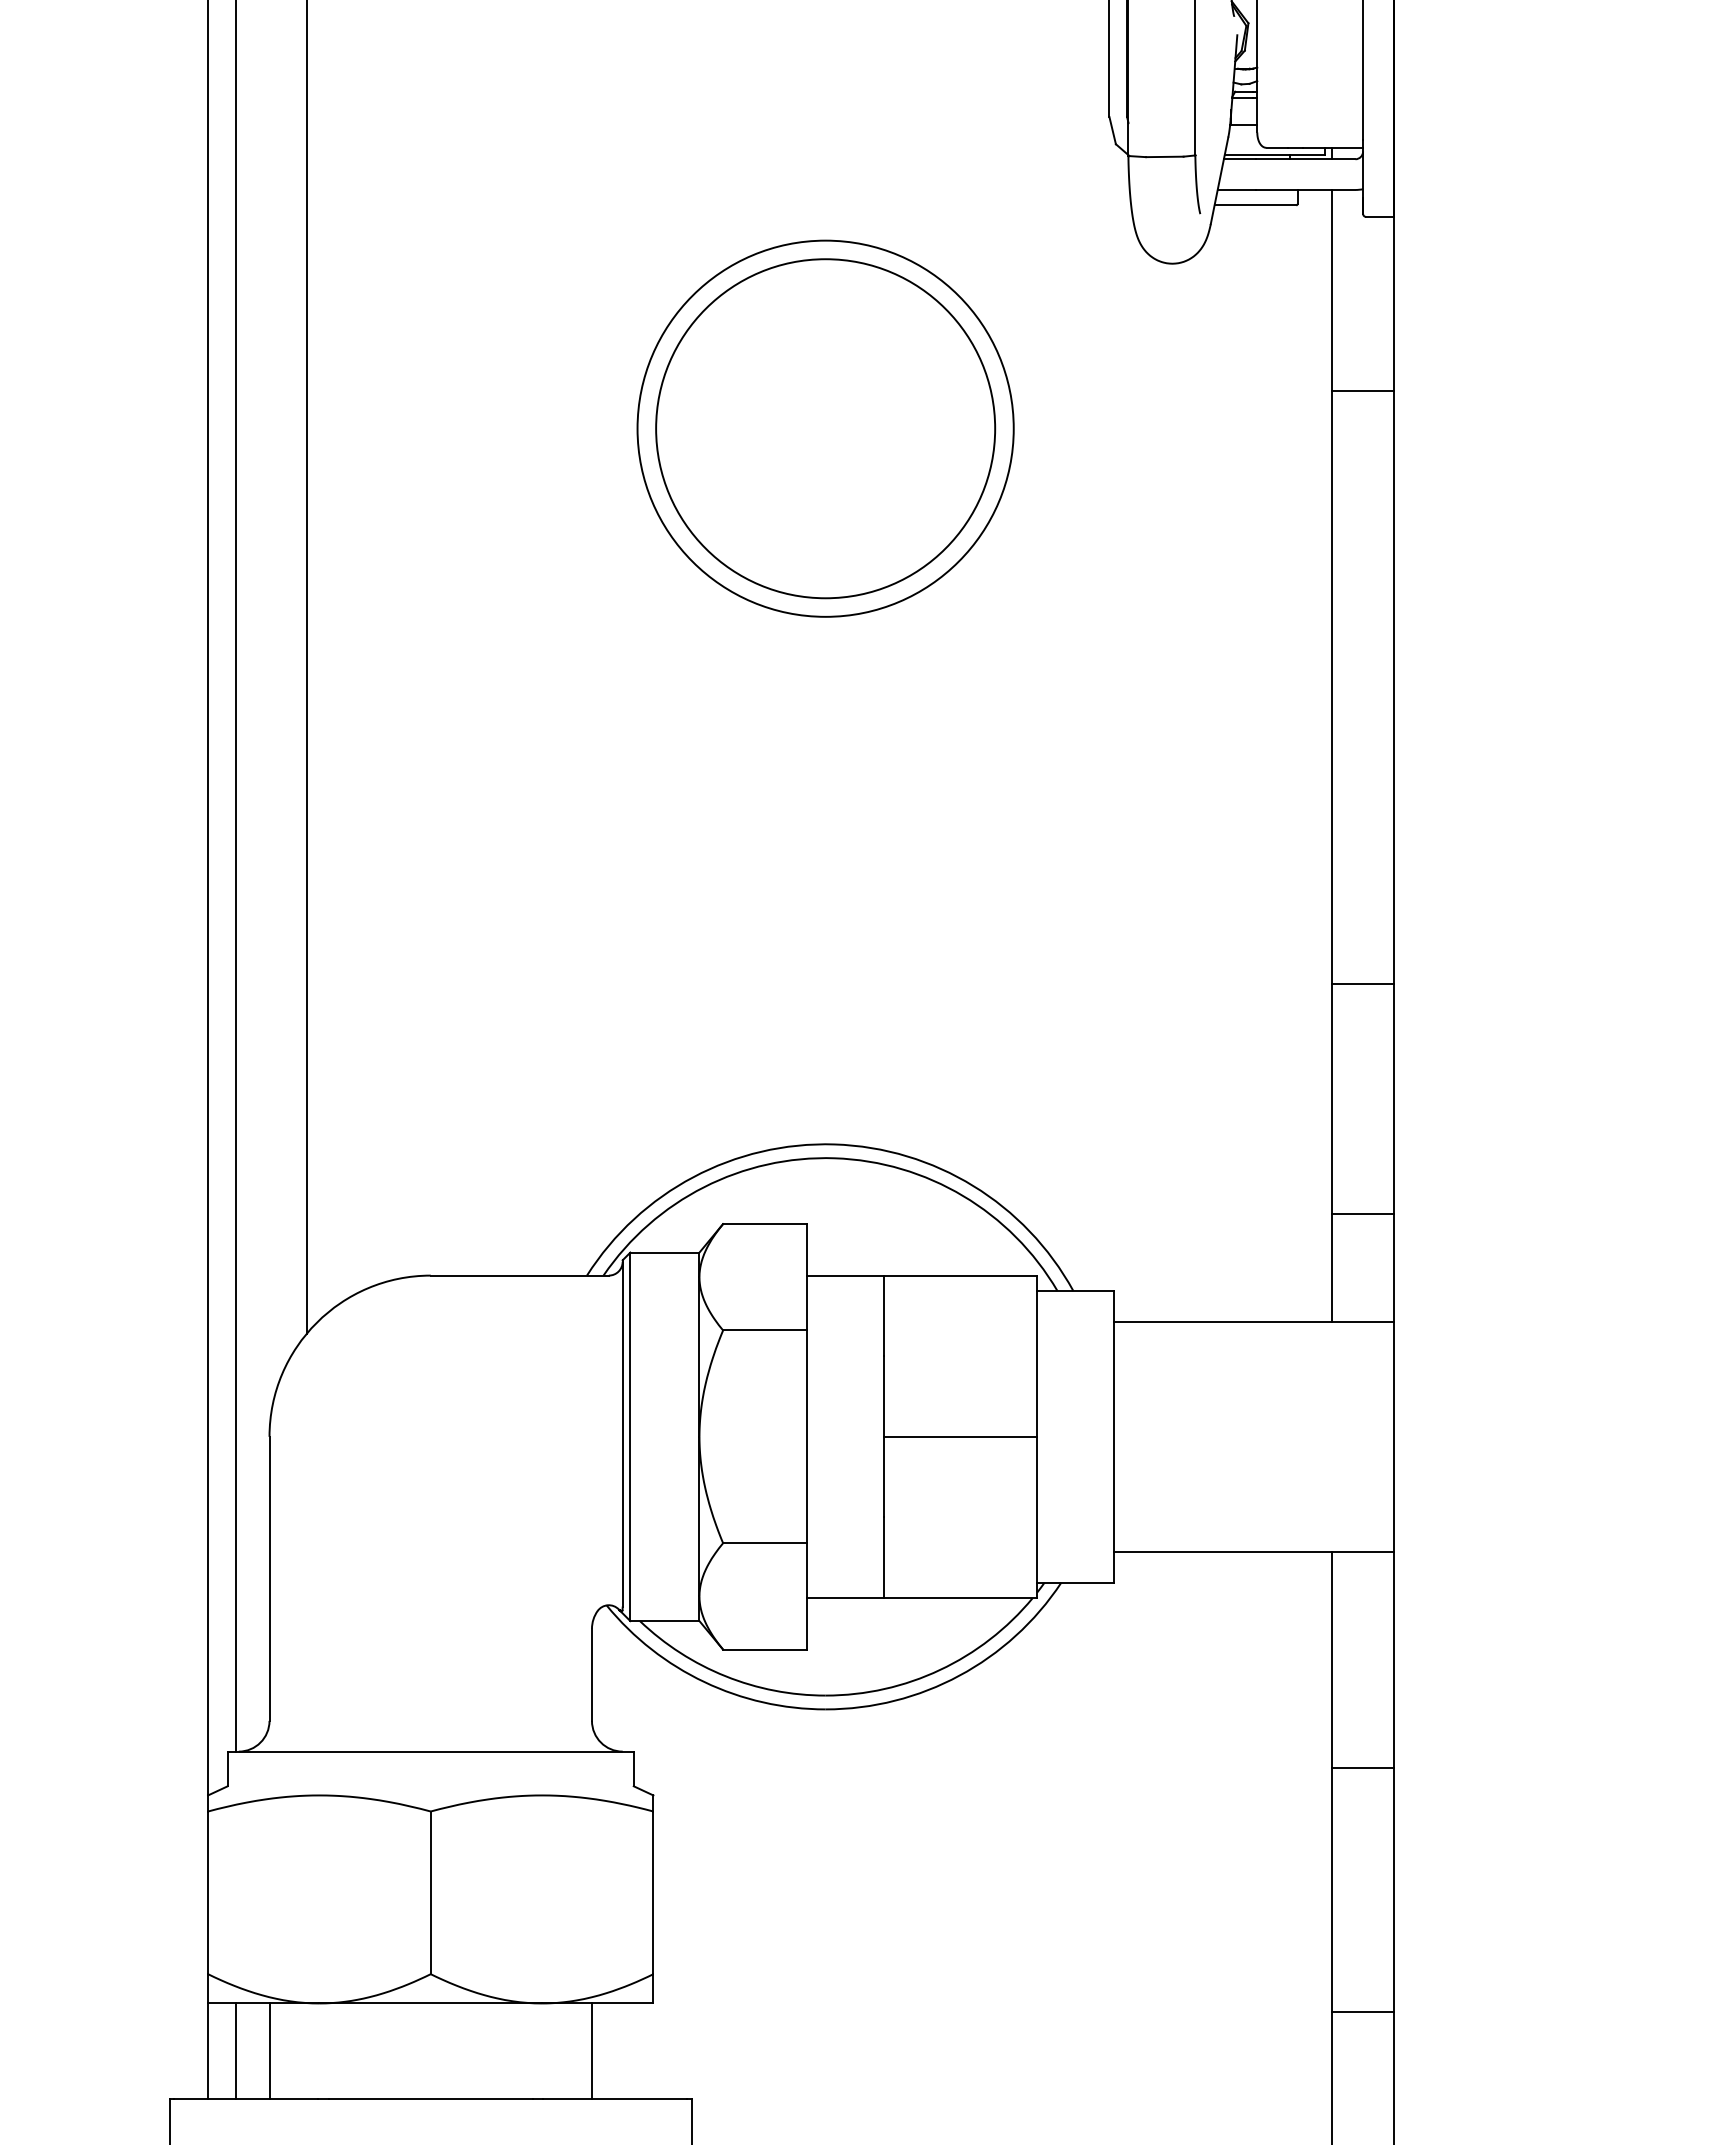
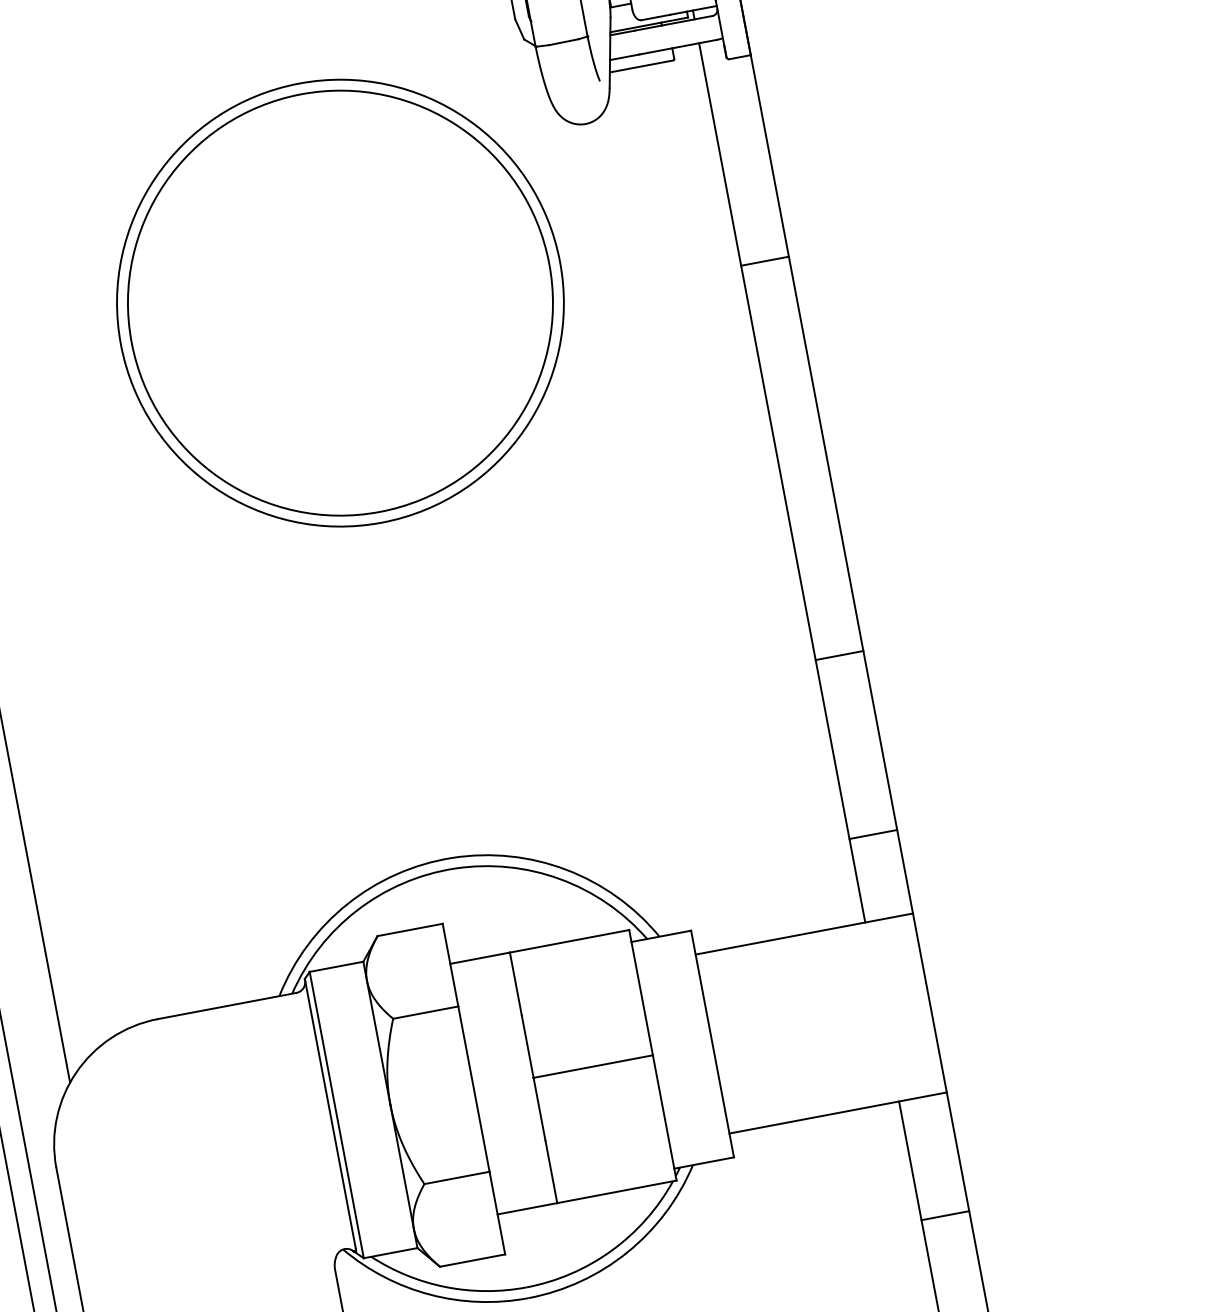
line: (1362, 391) -> (764, 261), moved
circle: (825, 428) -> (340, 302), size x1.43
circle: (825, 428) -> (340, 302), size x1.67
line: (1362, 1767) -> (944, 1215), moved

